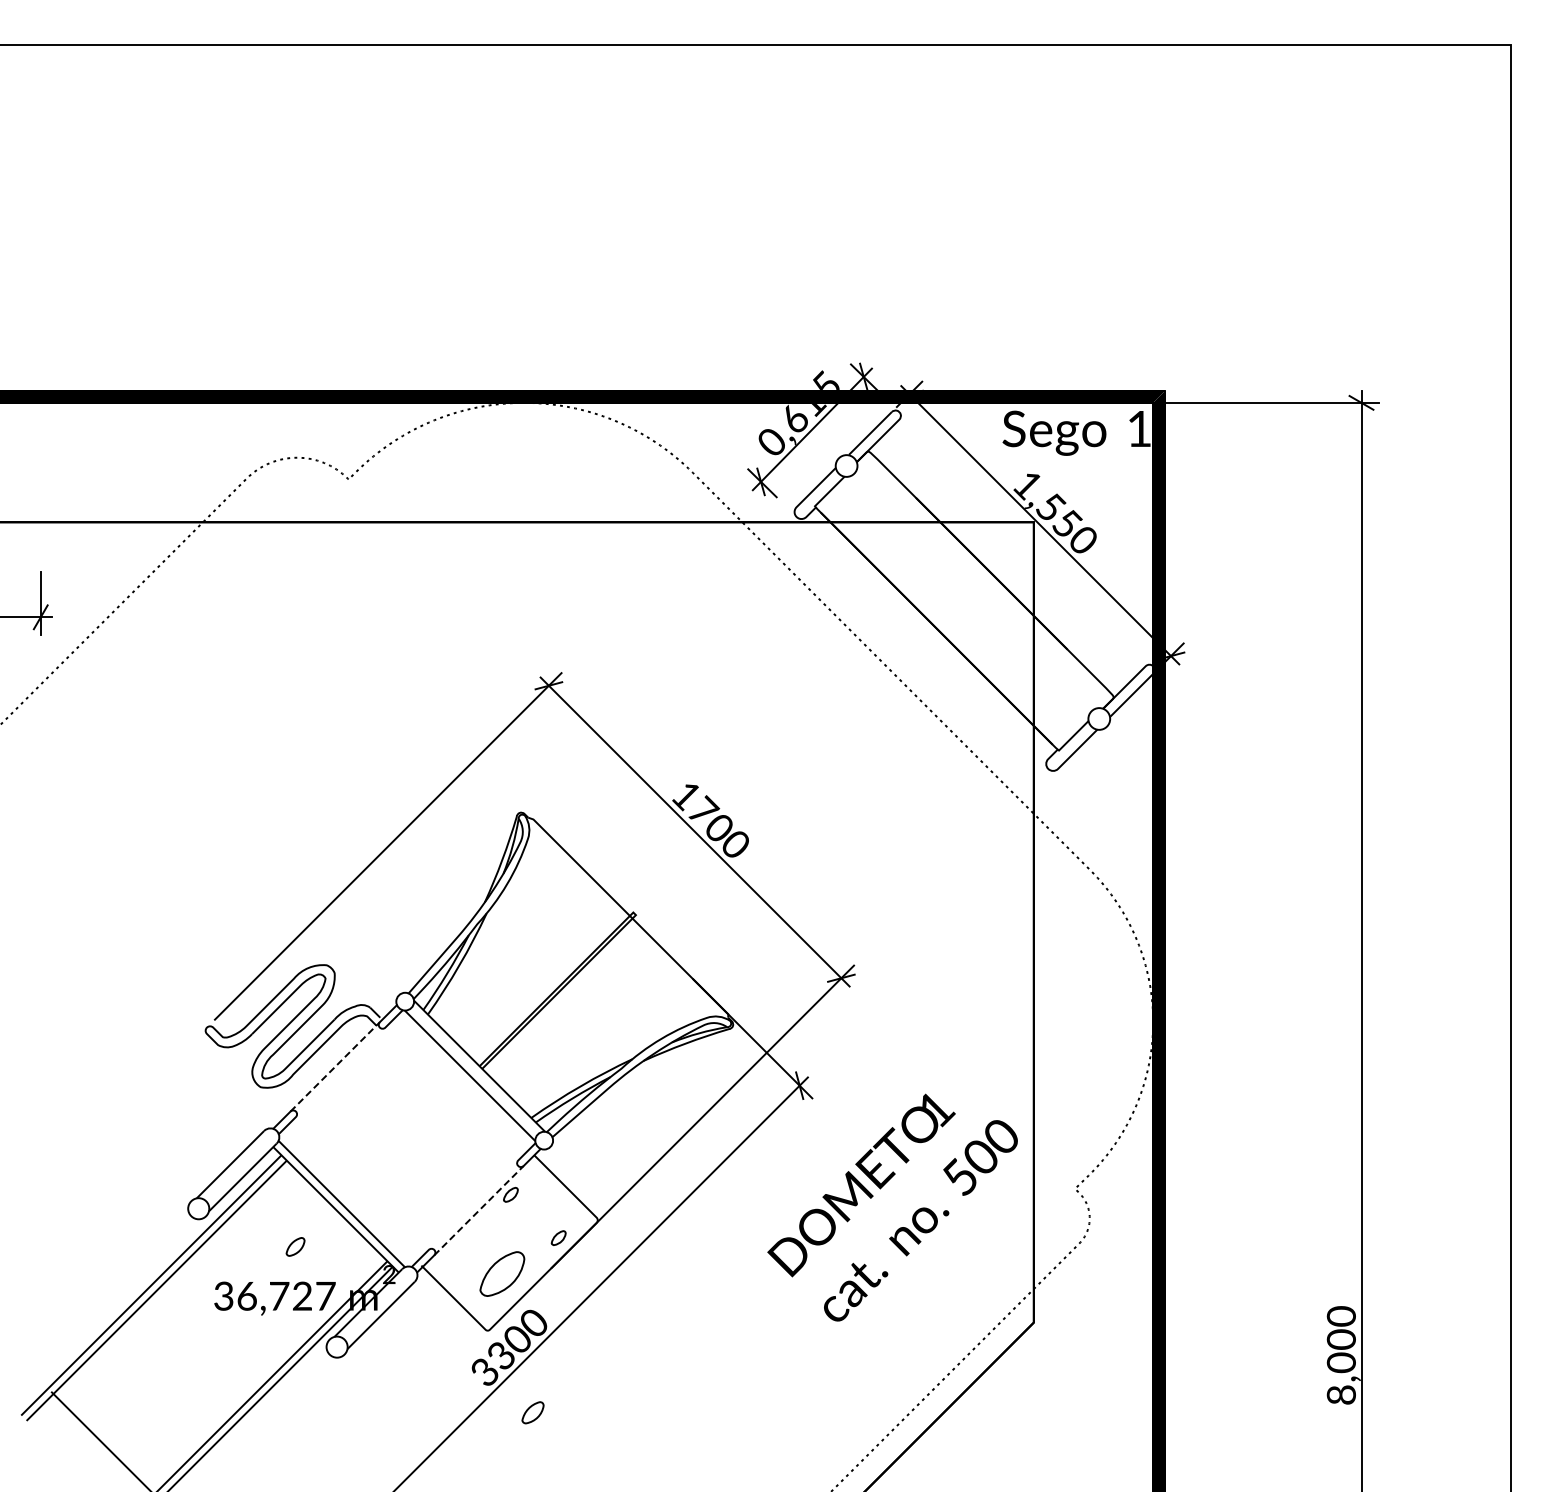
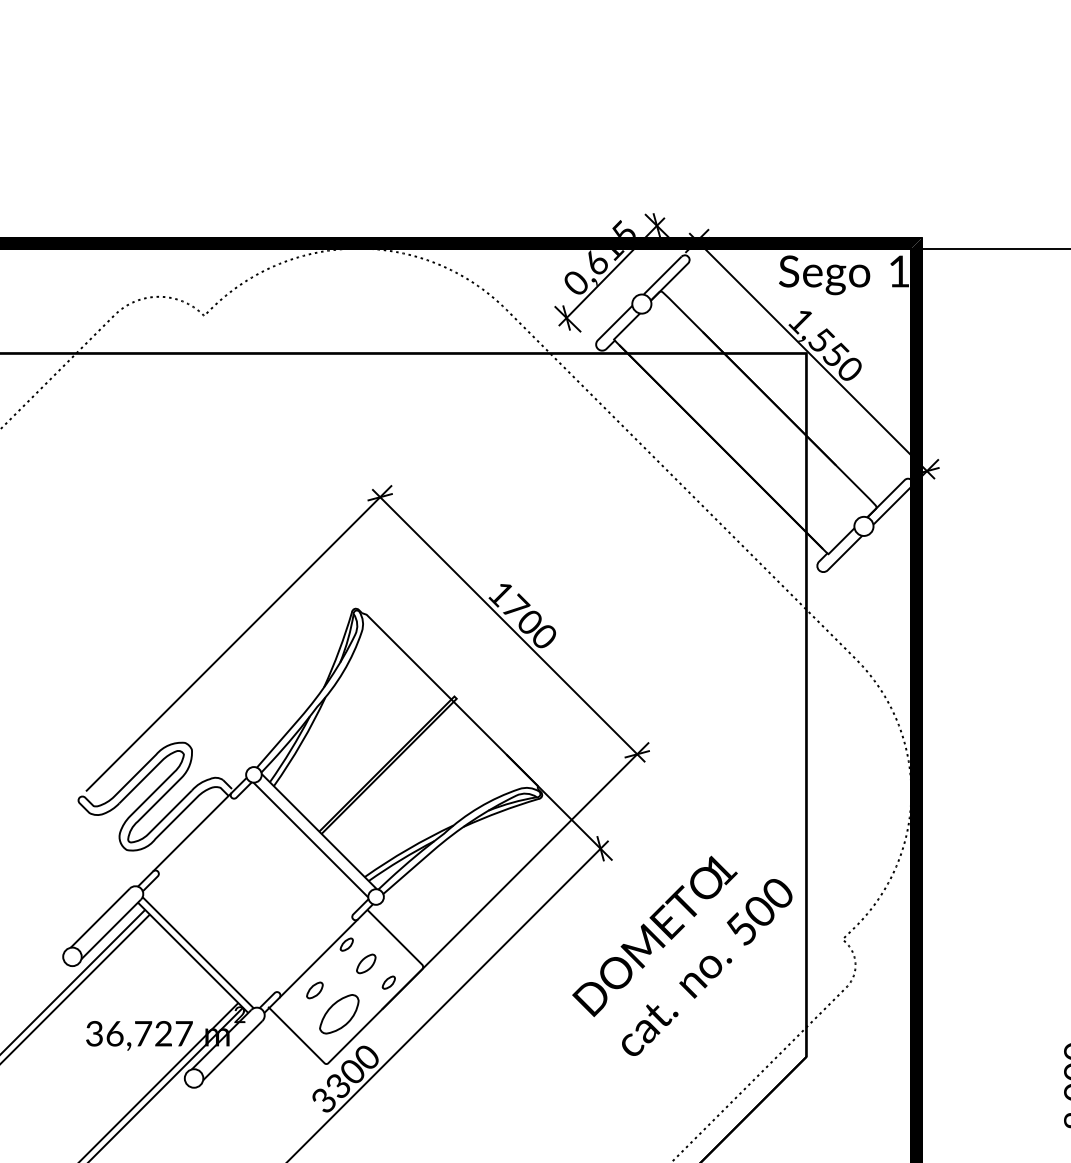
line: (335, 1066) -> (192, 831), dashed -> solid
line: (479, 1210) -> (319, 958), dashed -> solid
part: (295, 1246) -> (314, 990), moved
part: (532, 1412) -> (365, 963), moved

